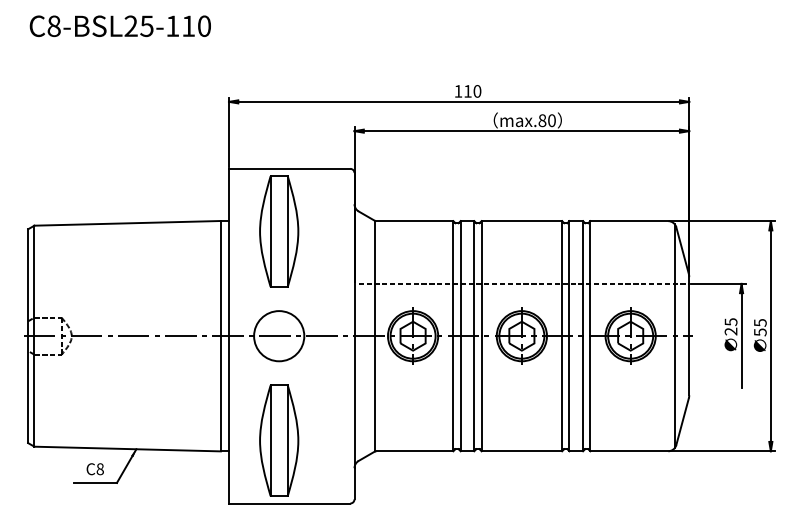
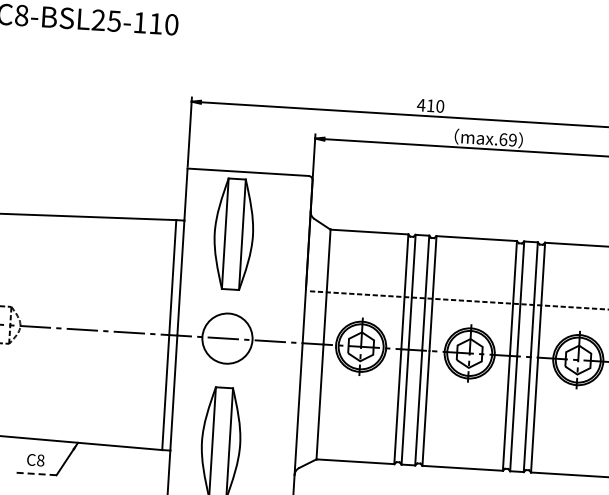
text: (458, 91) -> (421, 105), 110 -> 410
text: (546, 120) -> (507, 139), max.80 -> max.69
line: (94, 482) -> (34, 473), solid -> dashed

